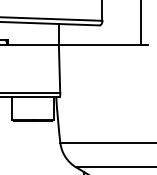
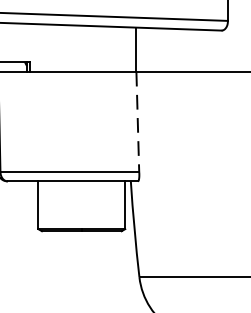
line: (59, 68) -> (137, 121), solid -> dashed

